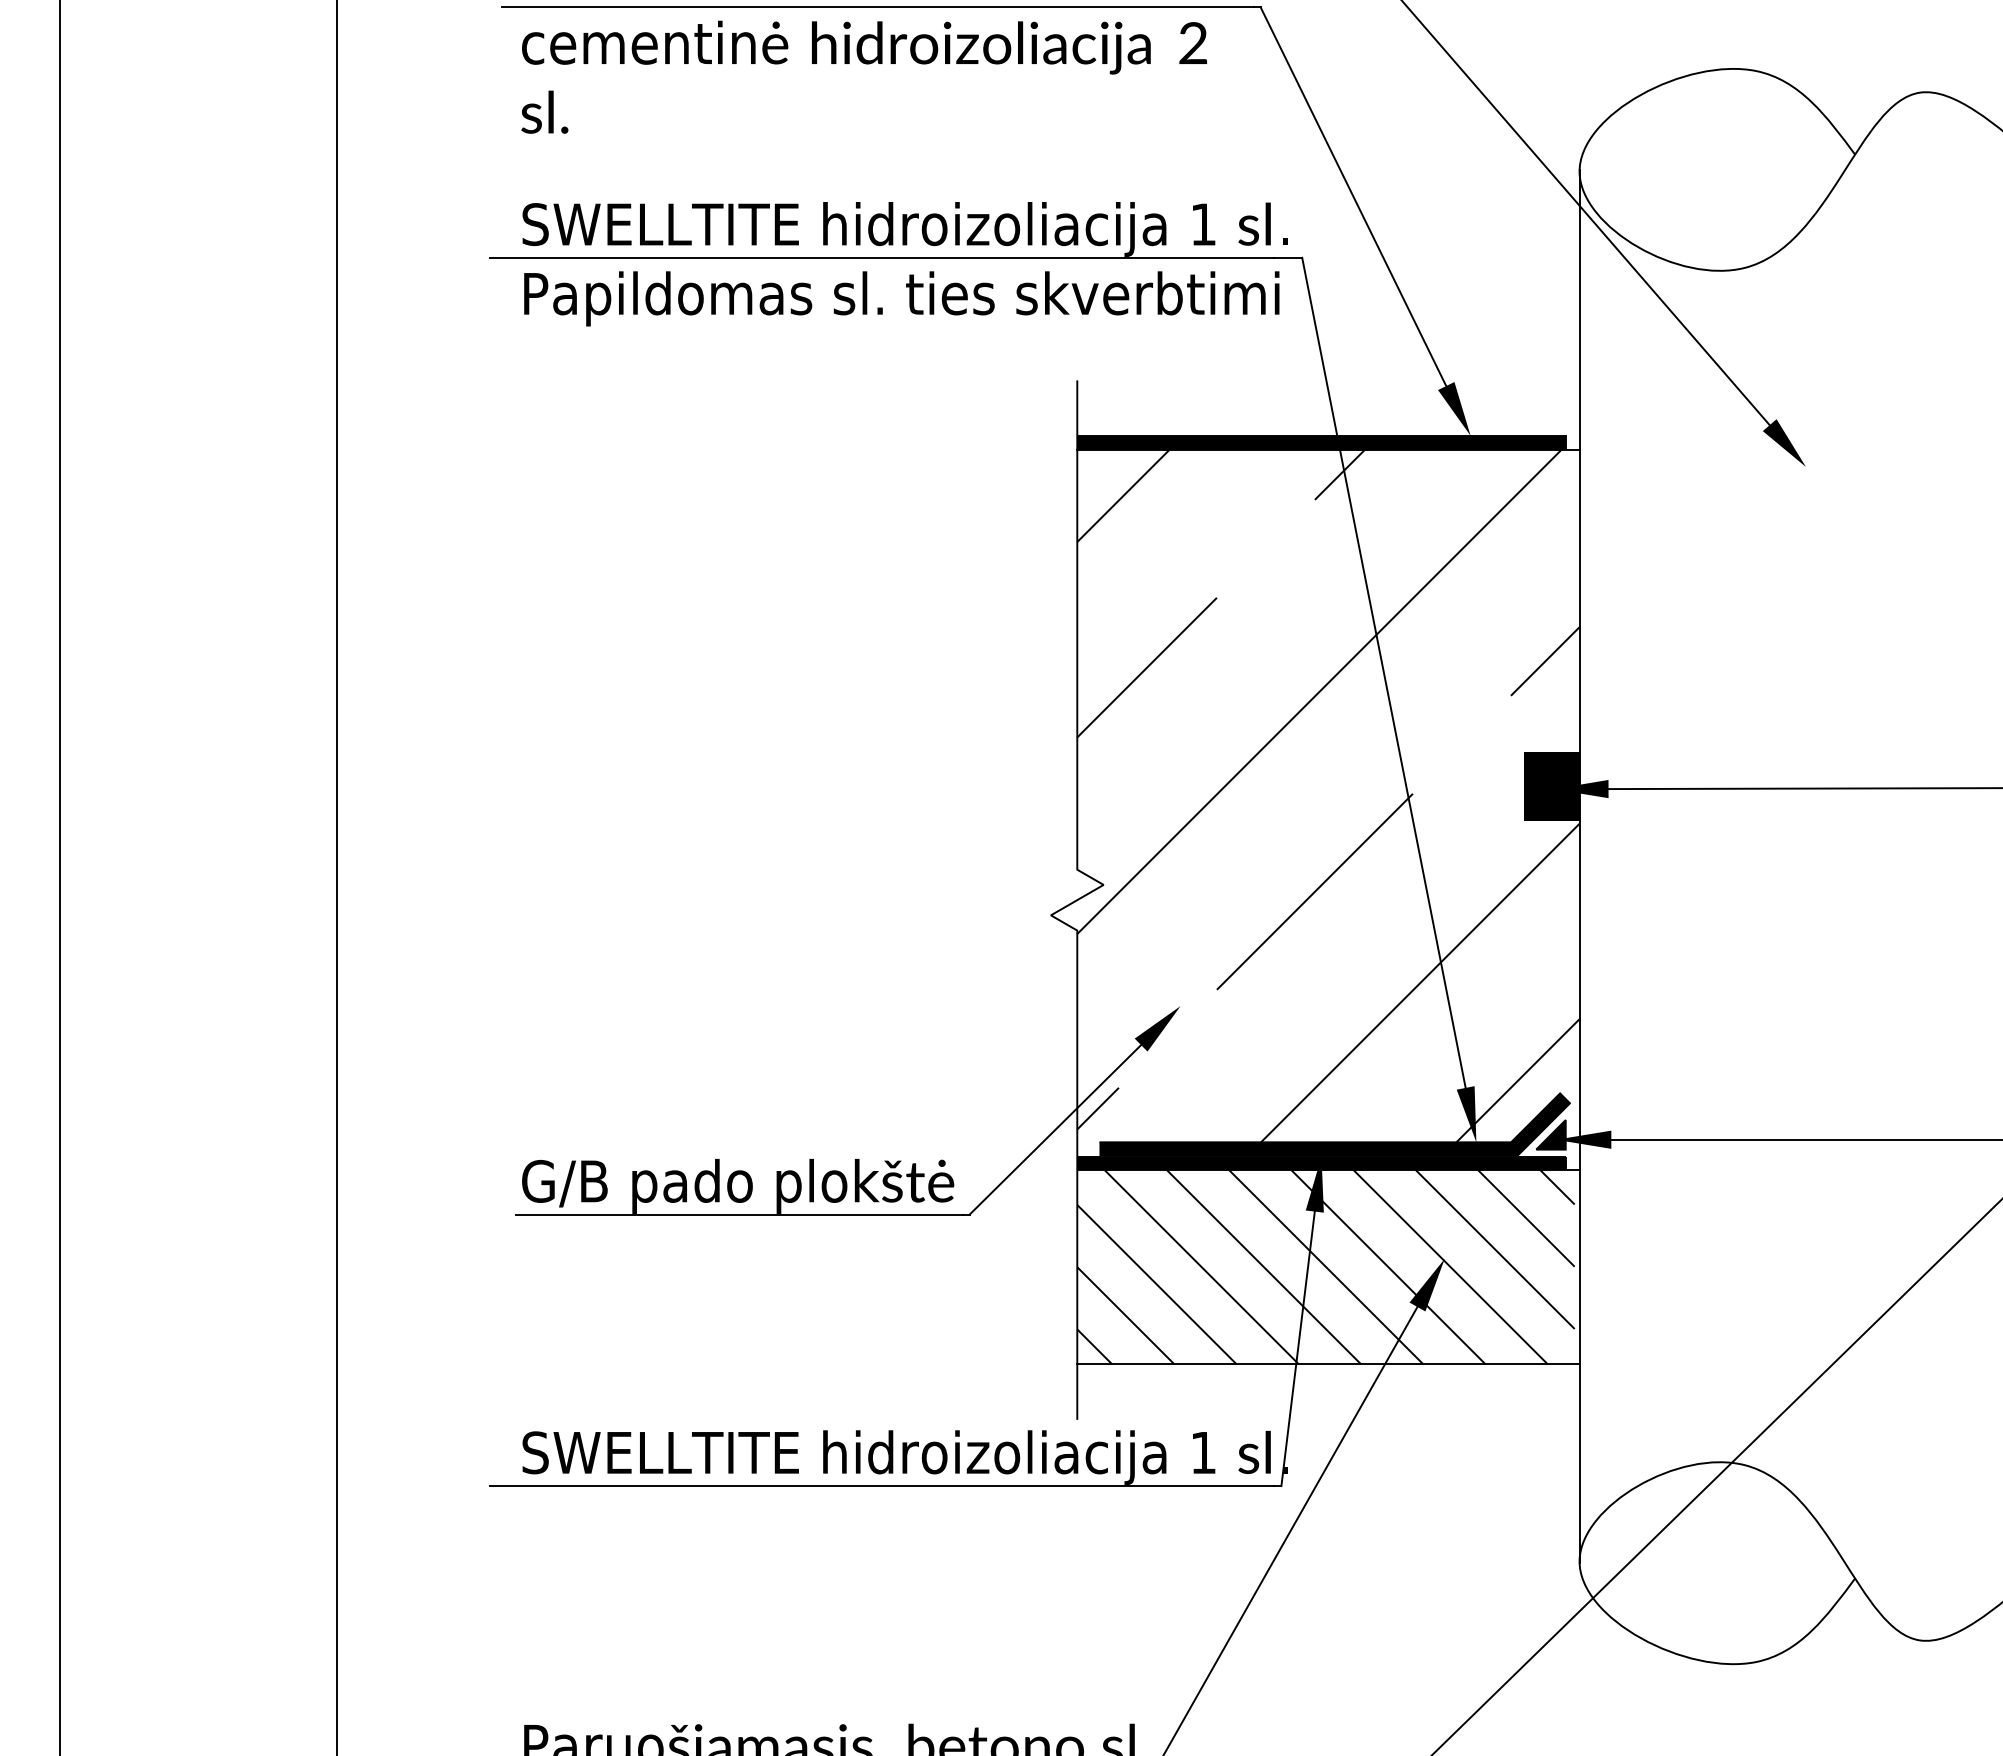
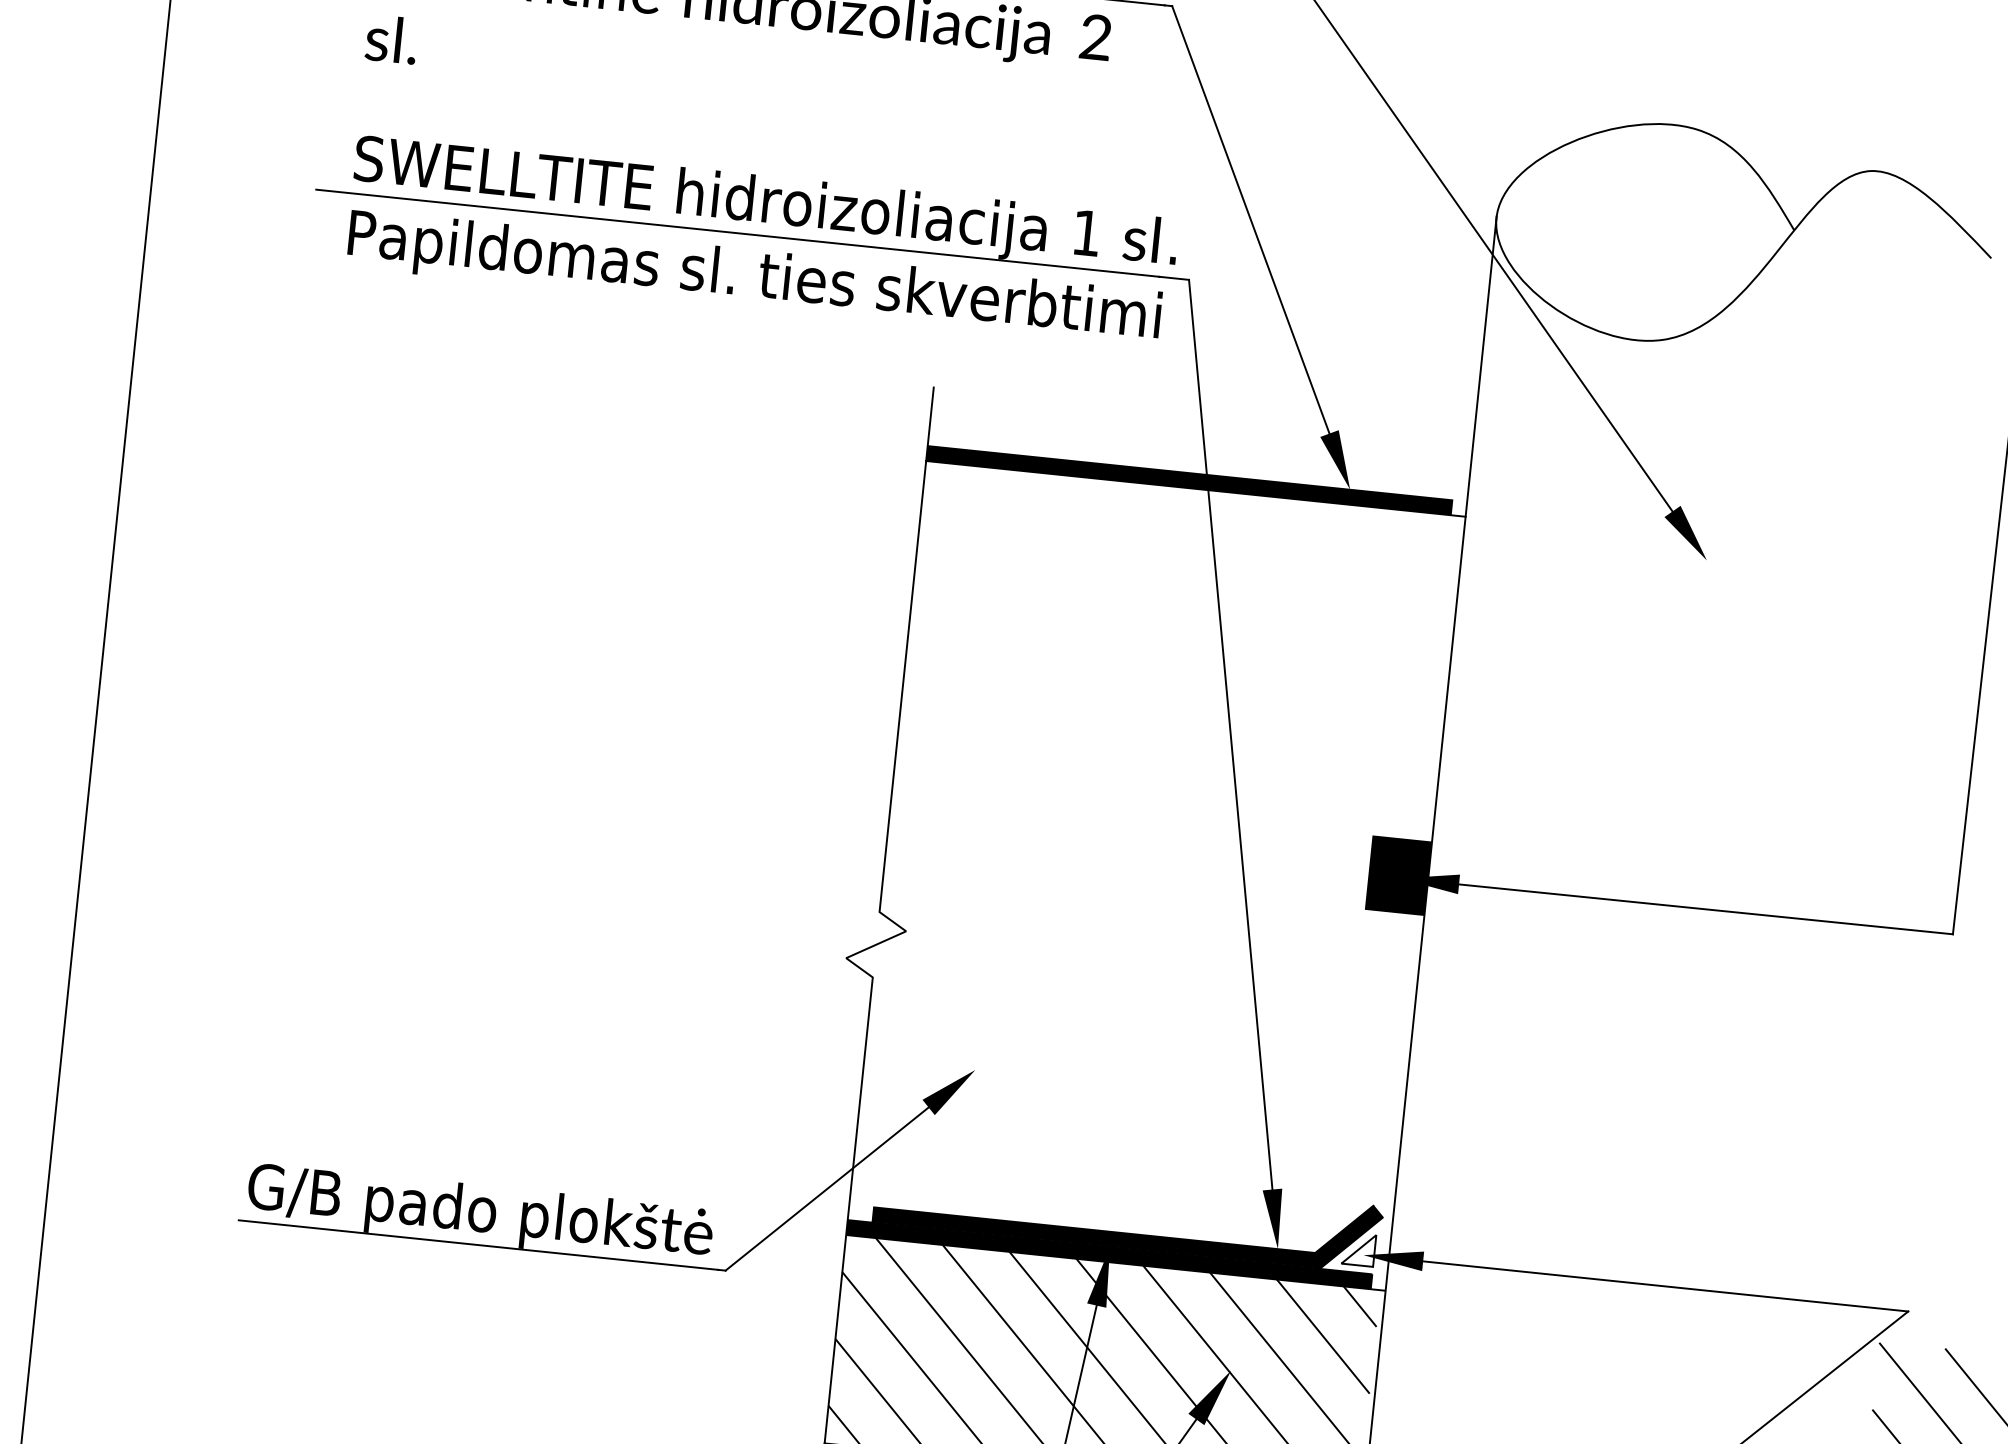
hatch: (1328, 795) -> (1157, 860), removed
fill: (1550, 1134) -> (1358, 1248), removed

